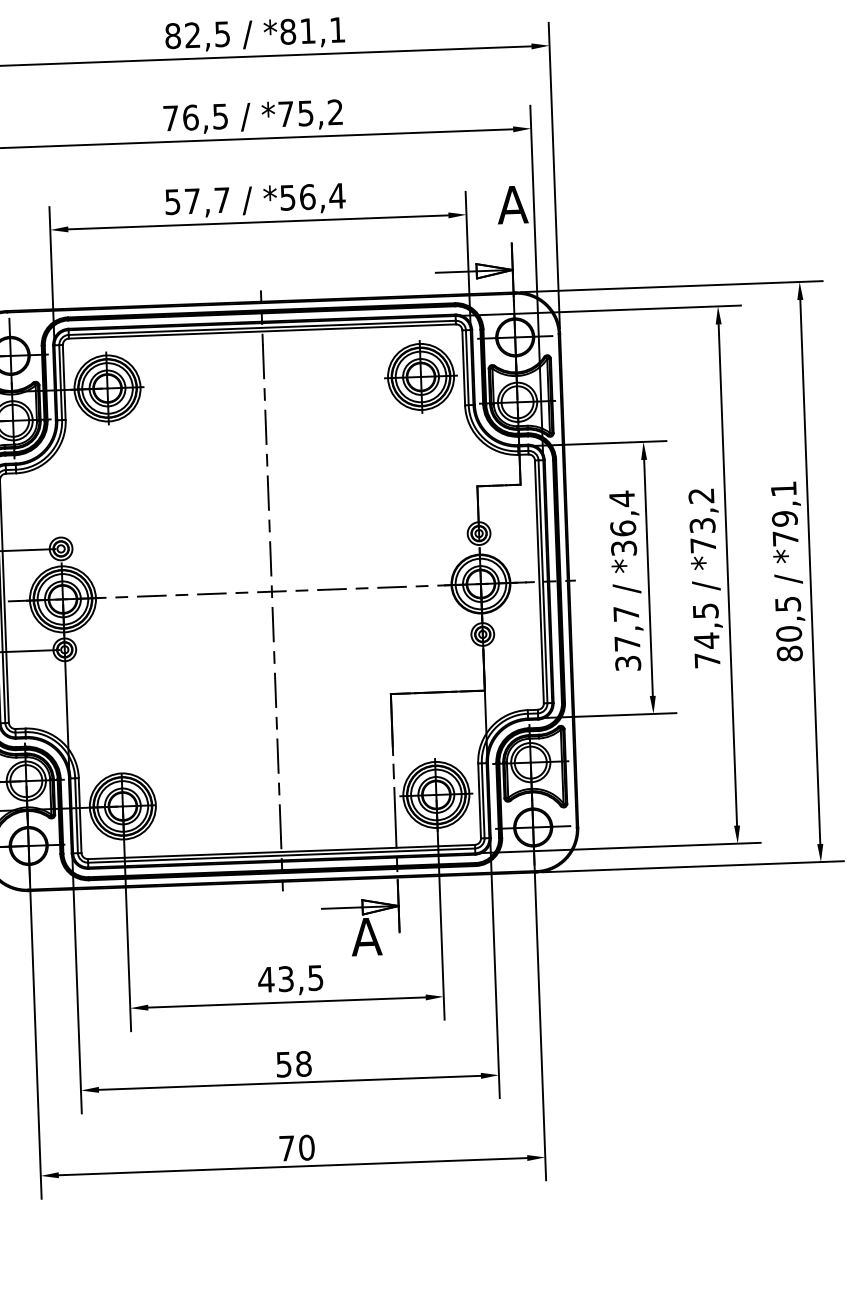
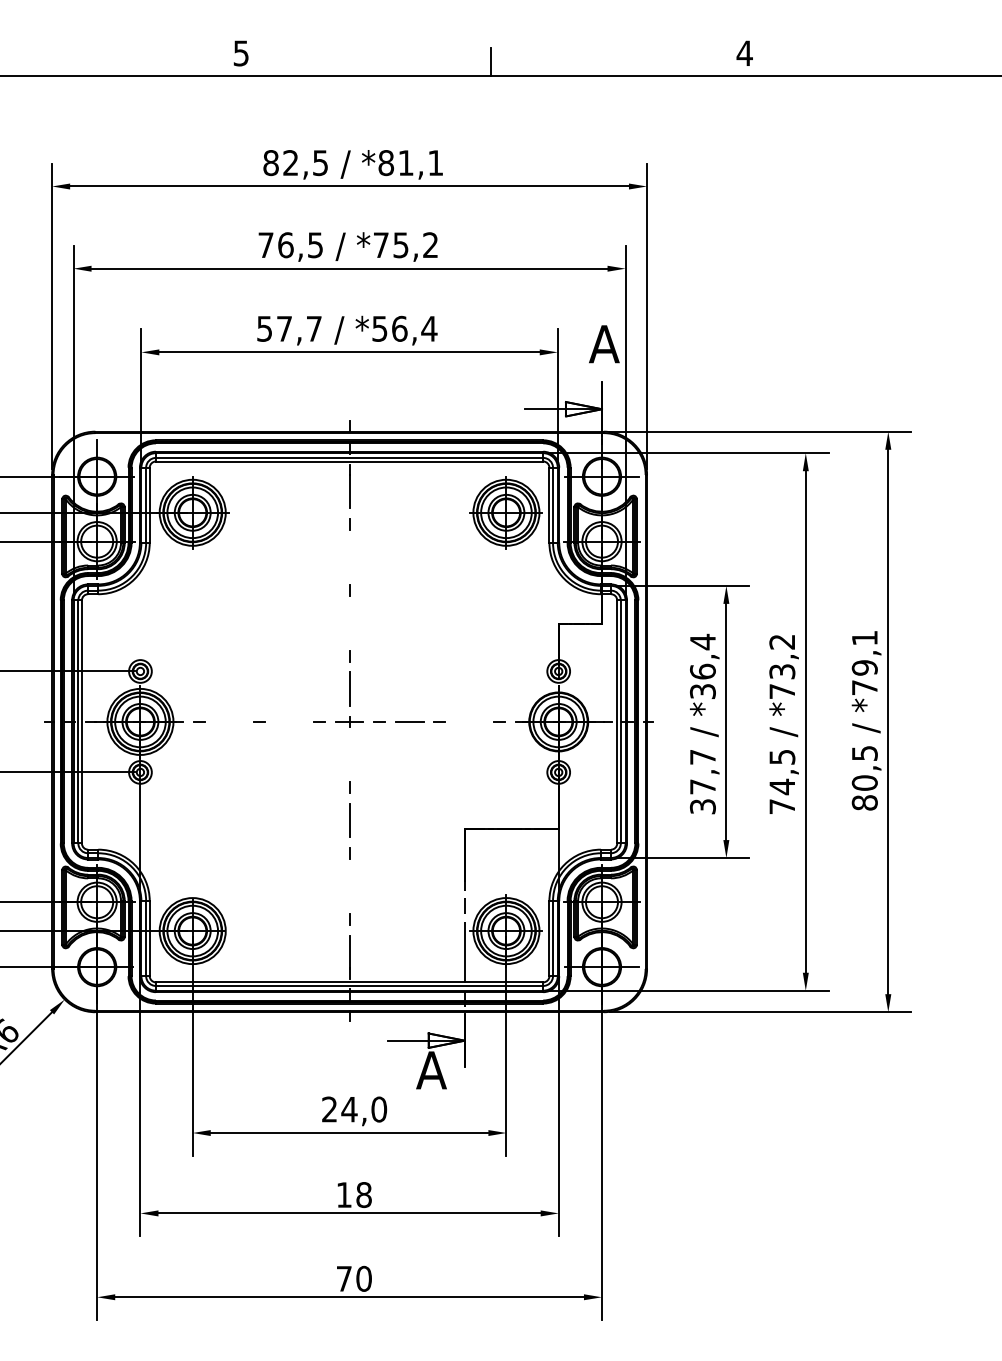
line: (265, 427) -> (349, 557), removed
line: (268, 492) -> (349, 622), removed
line: (391, 586) -> (469, 721), removed
line: (211, 593) -> (289, 721), removed
line: (151, 595) -> (229, 721), removed
line: (273, 624) -> (349, 754), removed
line: (277, 756) -> (349, 886), removed
text: (291, 978) -> (354, 1109), 43,5 -> 24,0
text: (283, 1065) -> (343, 1195), 58 -> 18

